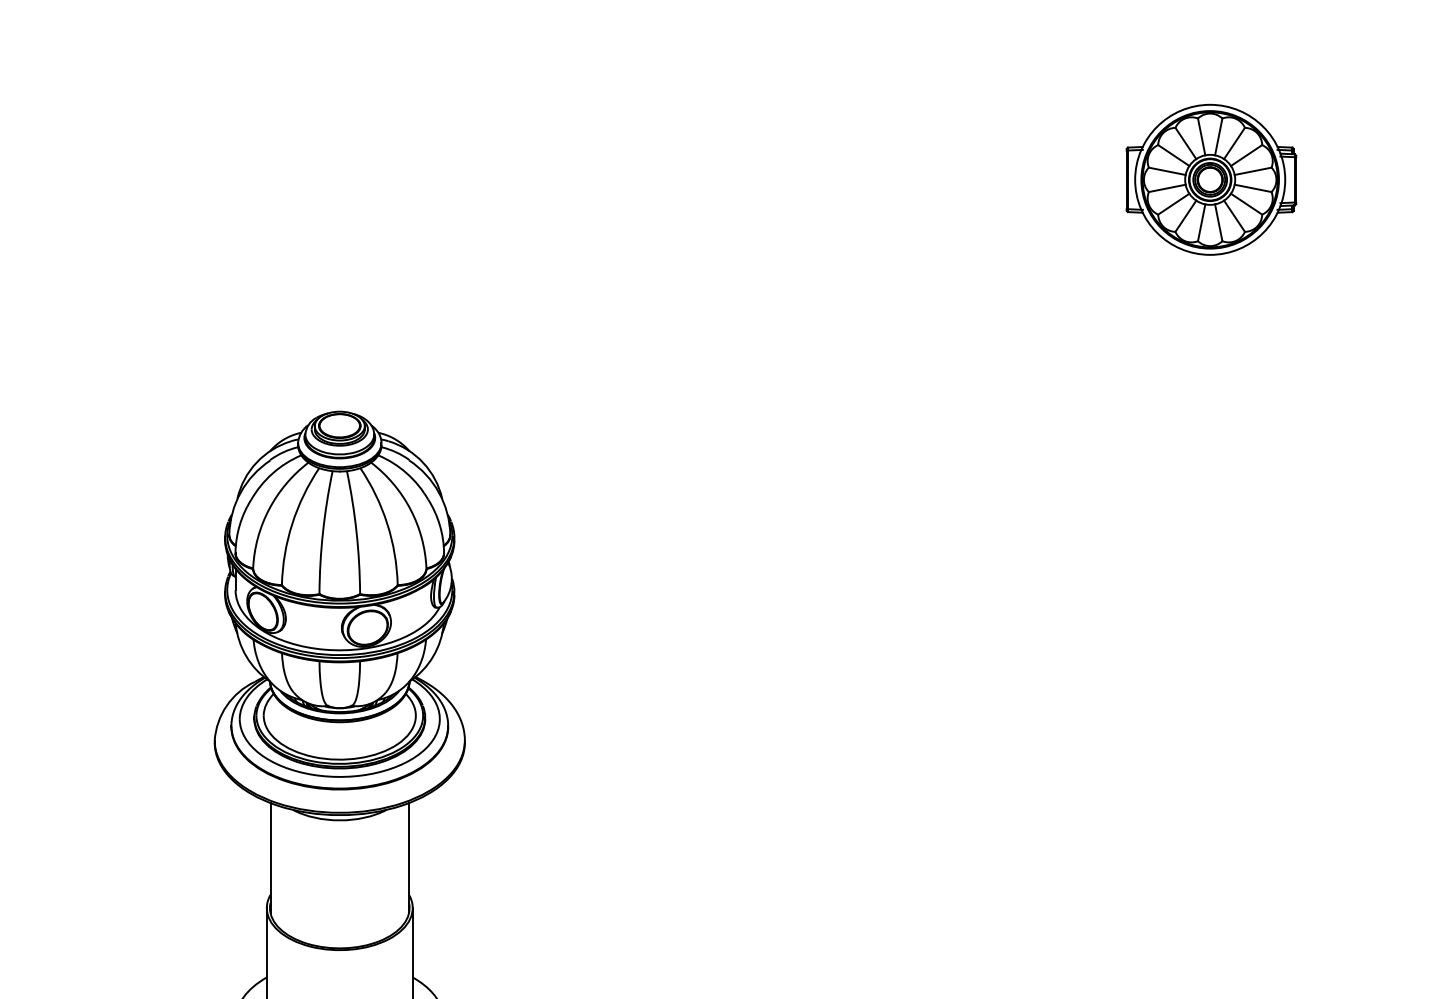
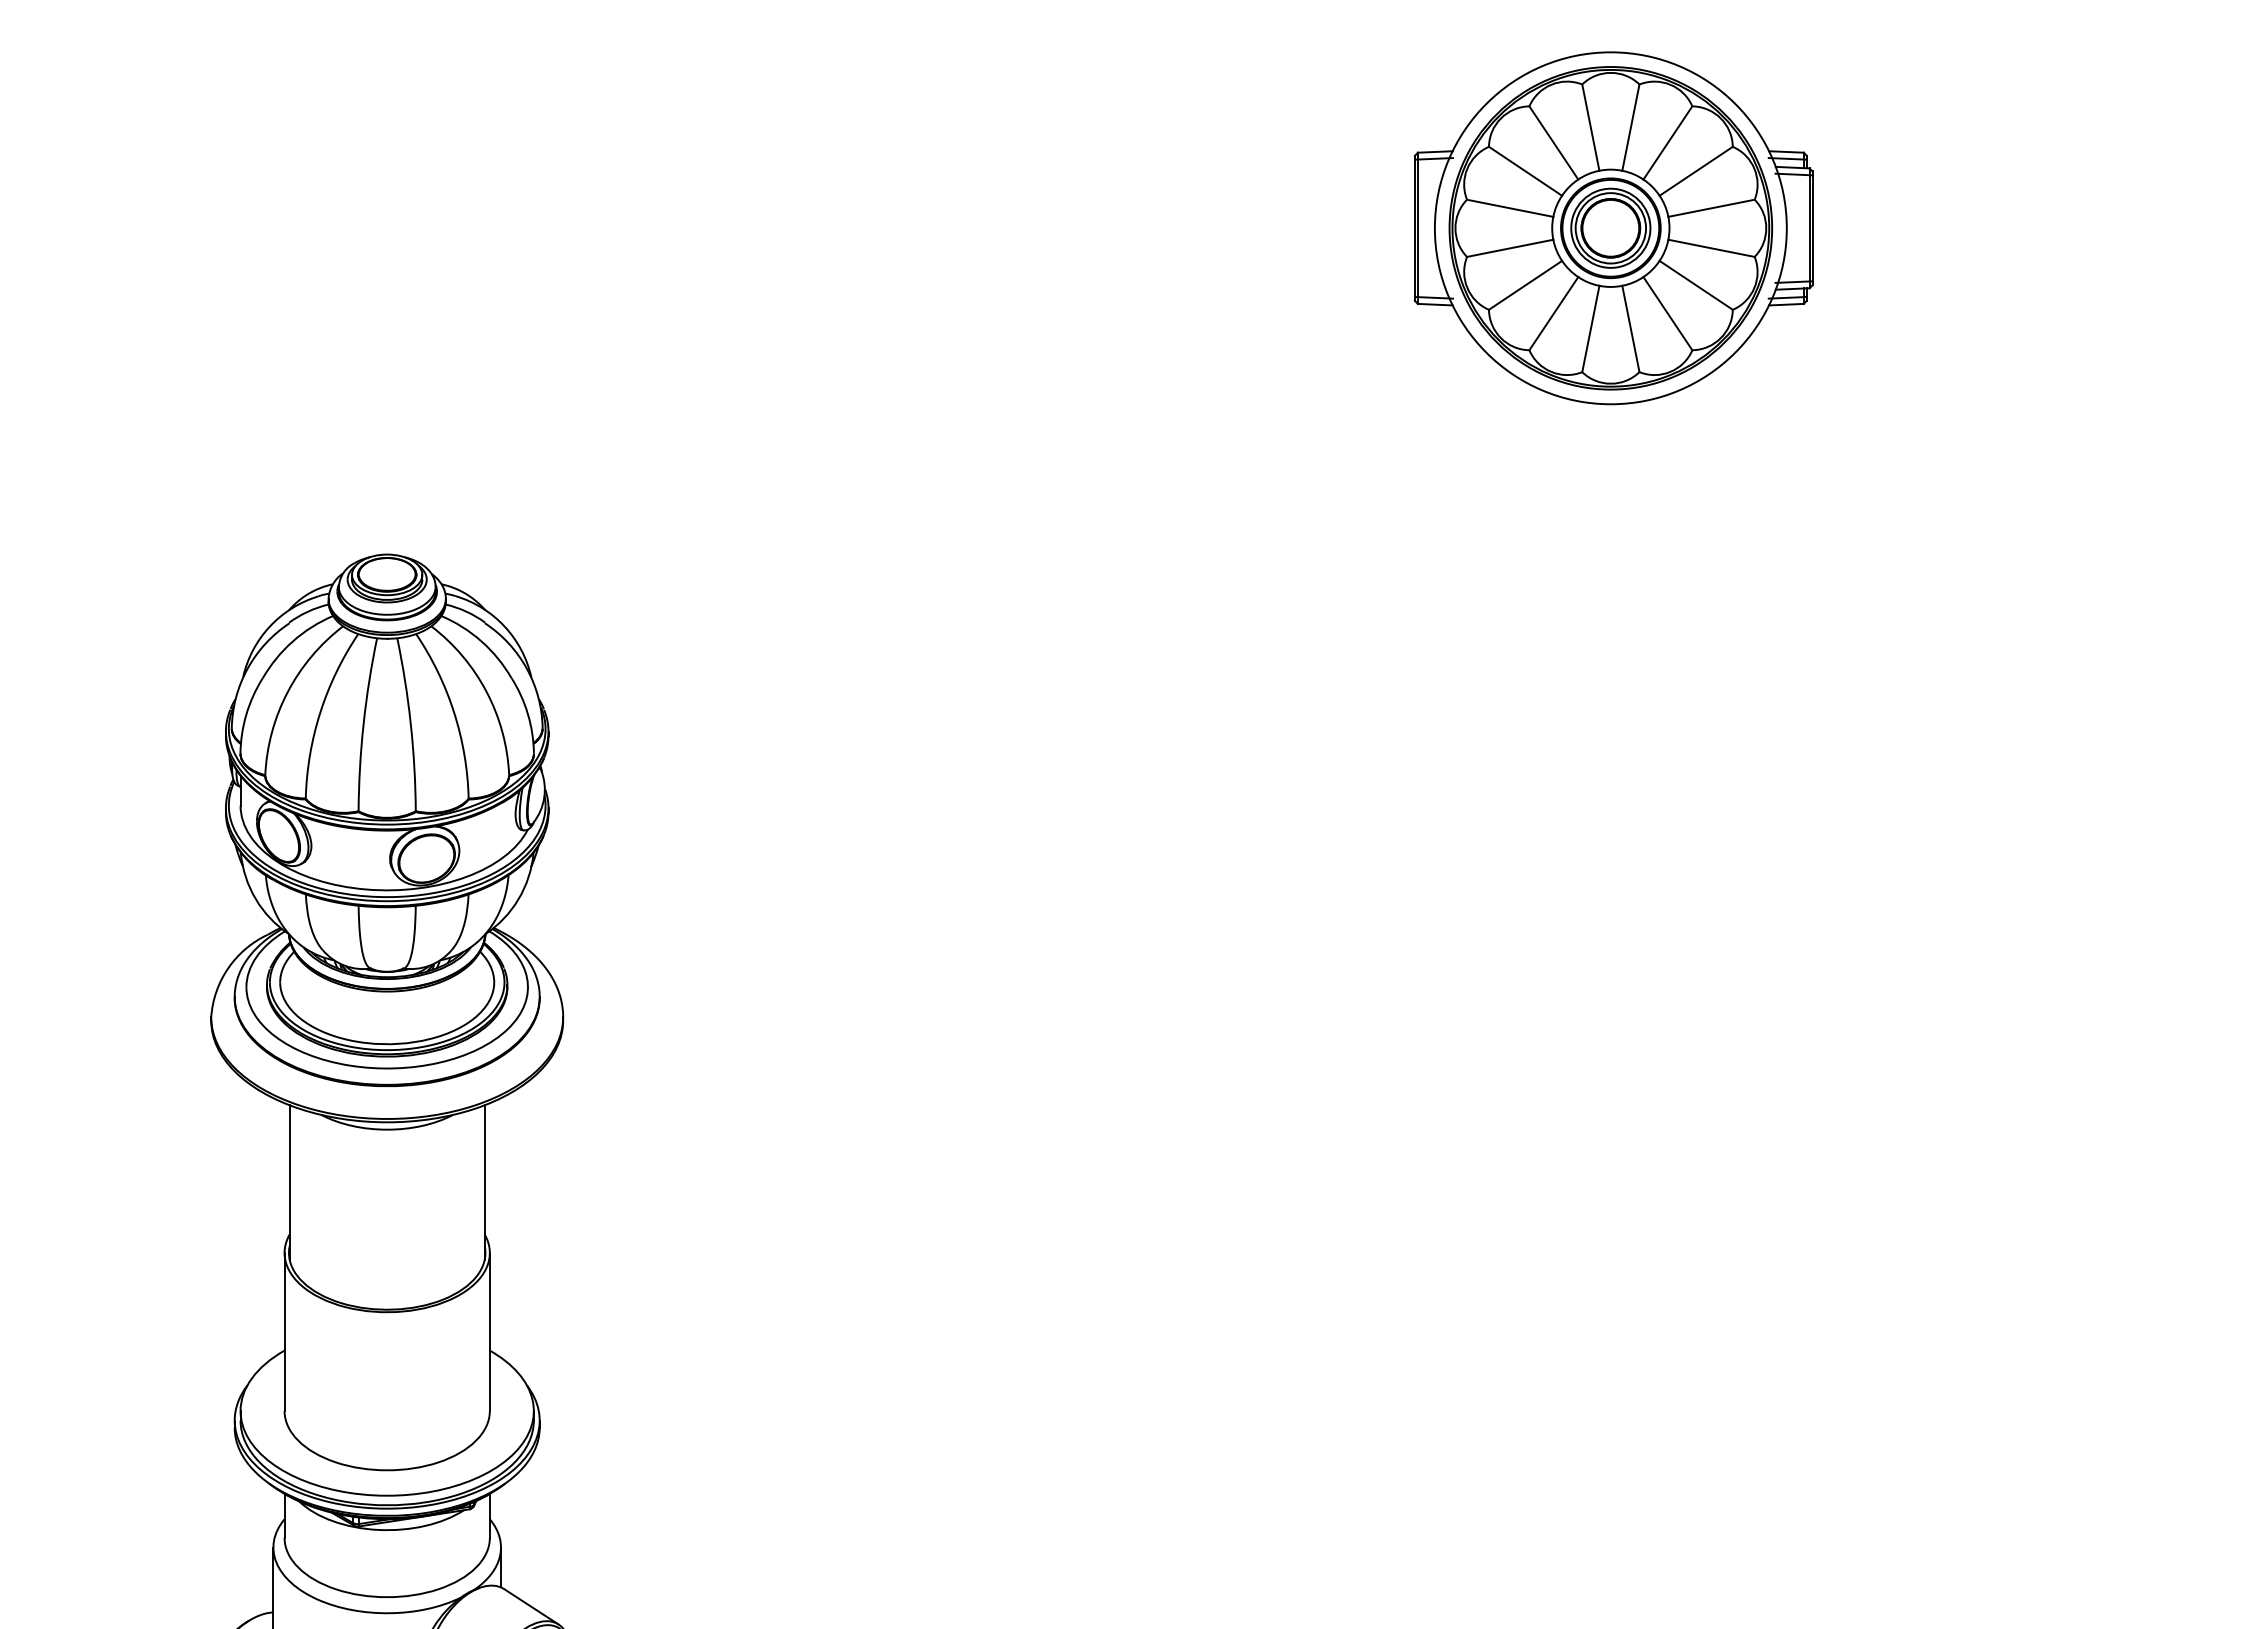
part: (1211, 179) -> (1613, 228), size x1.67

